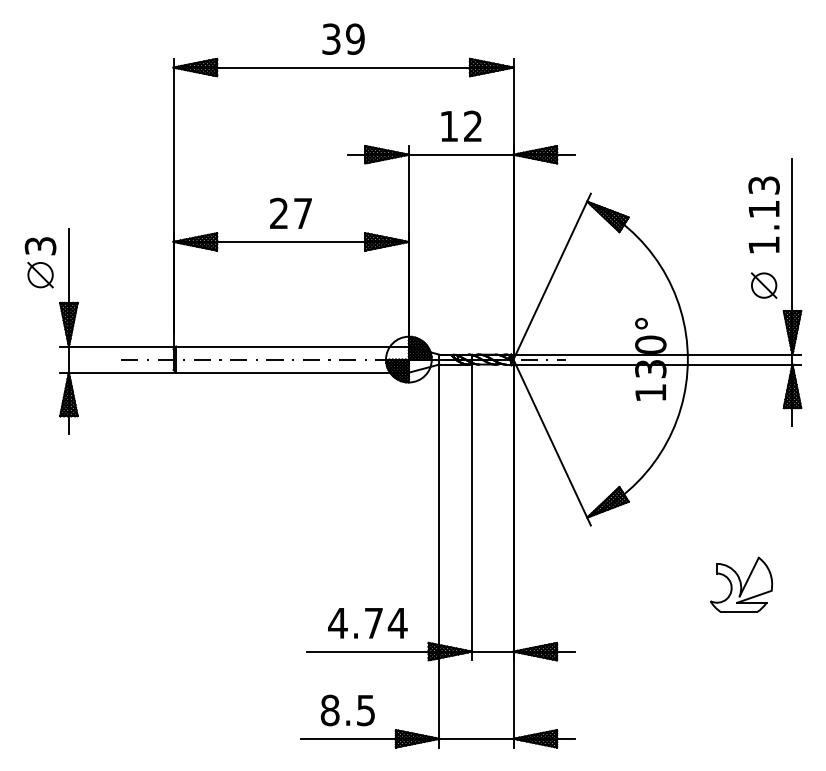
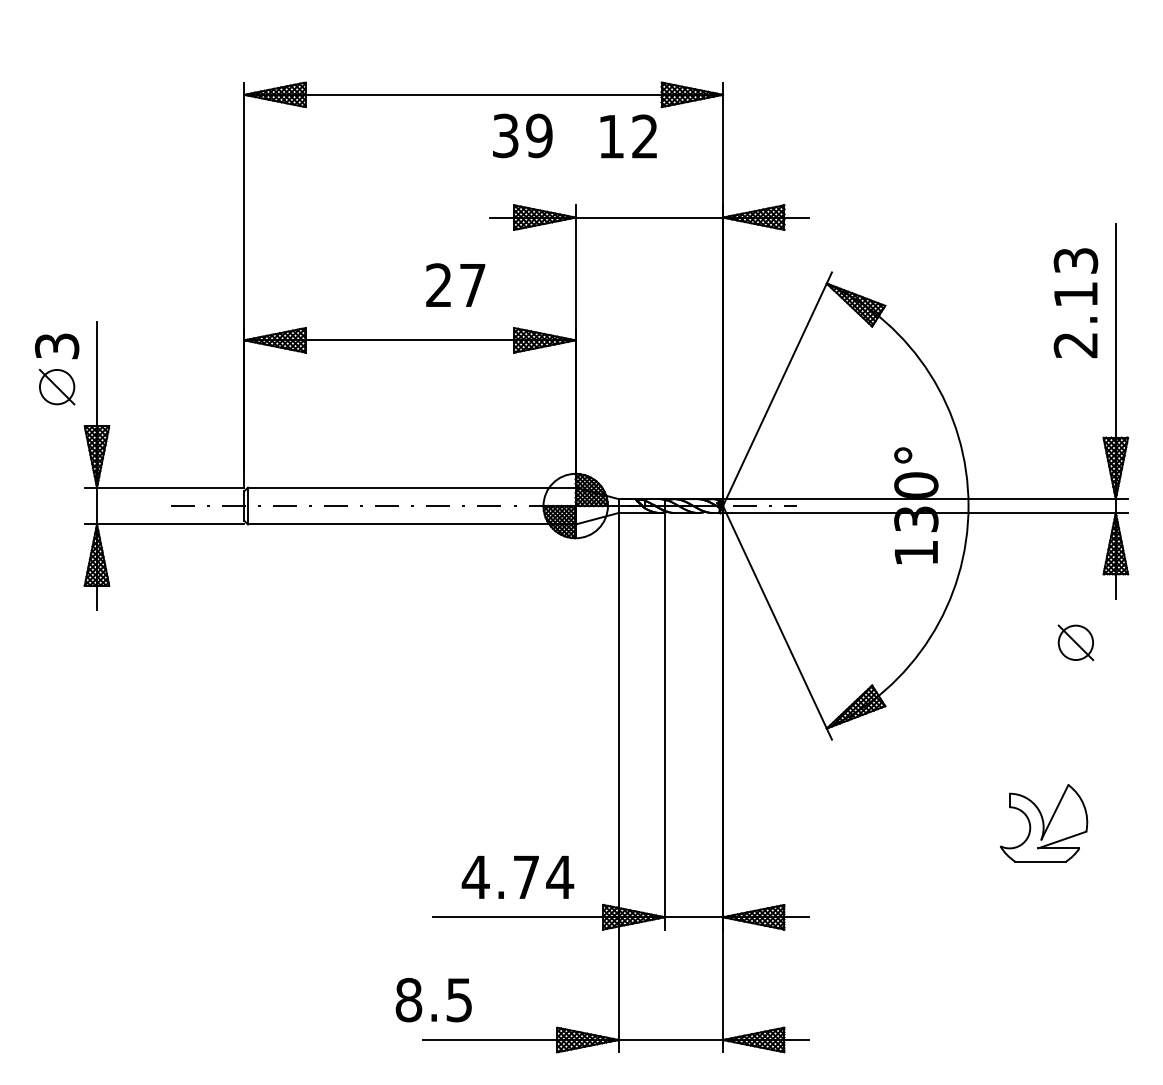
text: (343, 38) -> (522, 135), moved
text: (461, 126) -> (628, 136), moved
text: (290, 212) -> (455, 284), moved
text: (763, 245) -> (1075, 345), 1.13 -> 2.13
part: (763, 285) -> (1075, 642), moved
text: (347, 710) -> (433, 1000), moved

